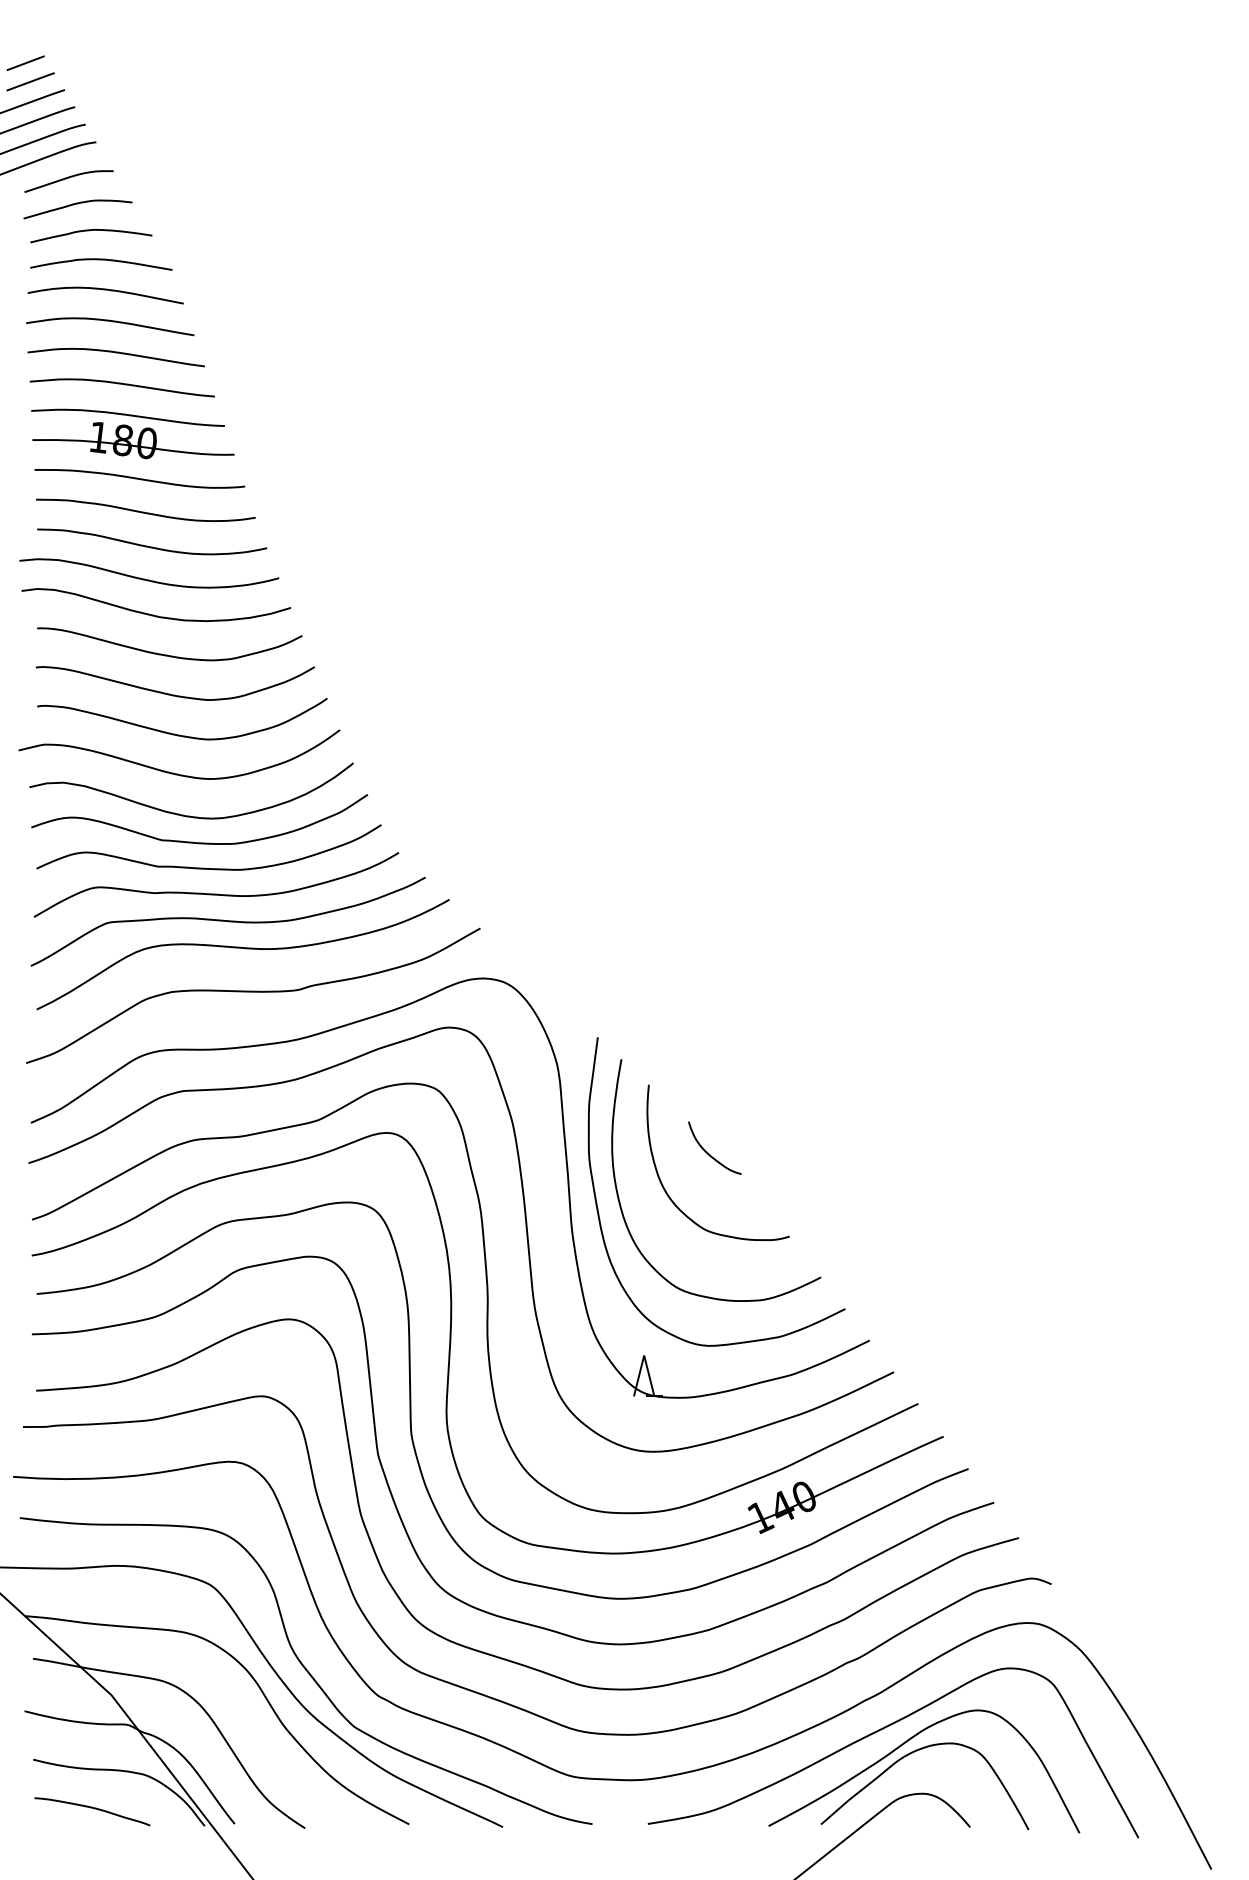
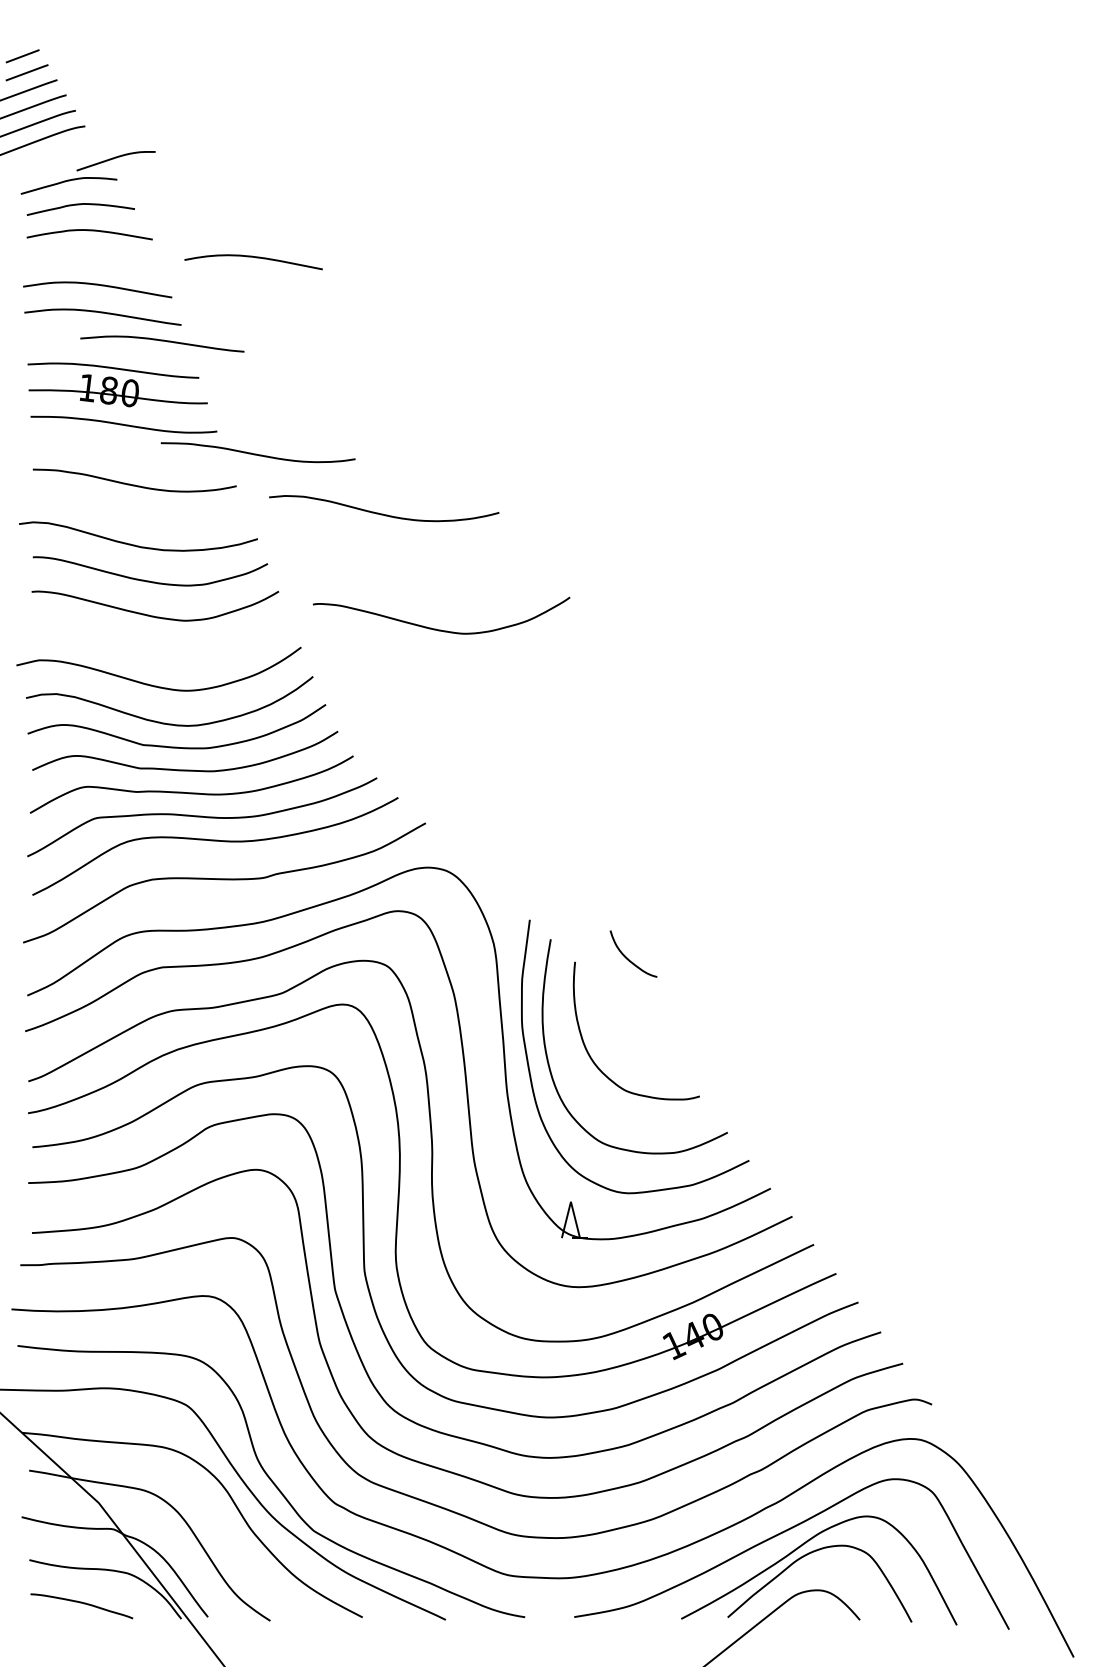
curve: (66, 179) -> (113, 159), moved
curve: (107, 291) -> (255, 258), moved
curve: (122, 384) -> (162, 341), moved
curve: (143, 511) -> (256, 453), moved
curve: (148, 579) -> (383, 513), moved
curve: (182, 734) -> (441, 629), moved
curve: (709, 1153) -> (628, 958), moved

